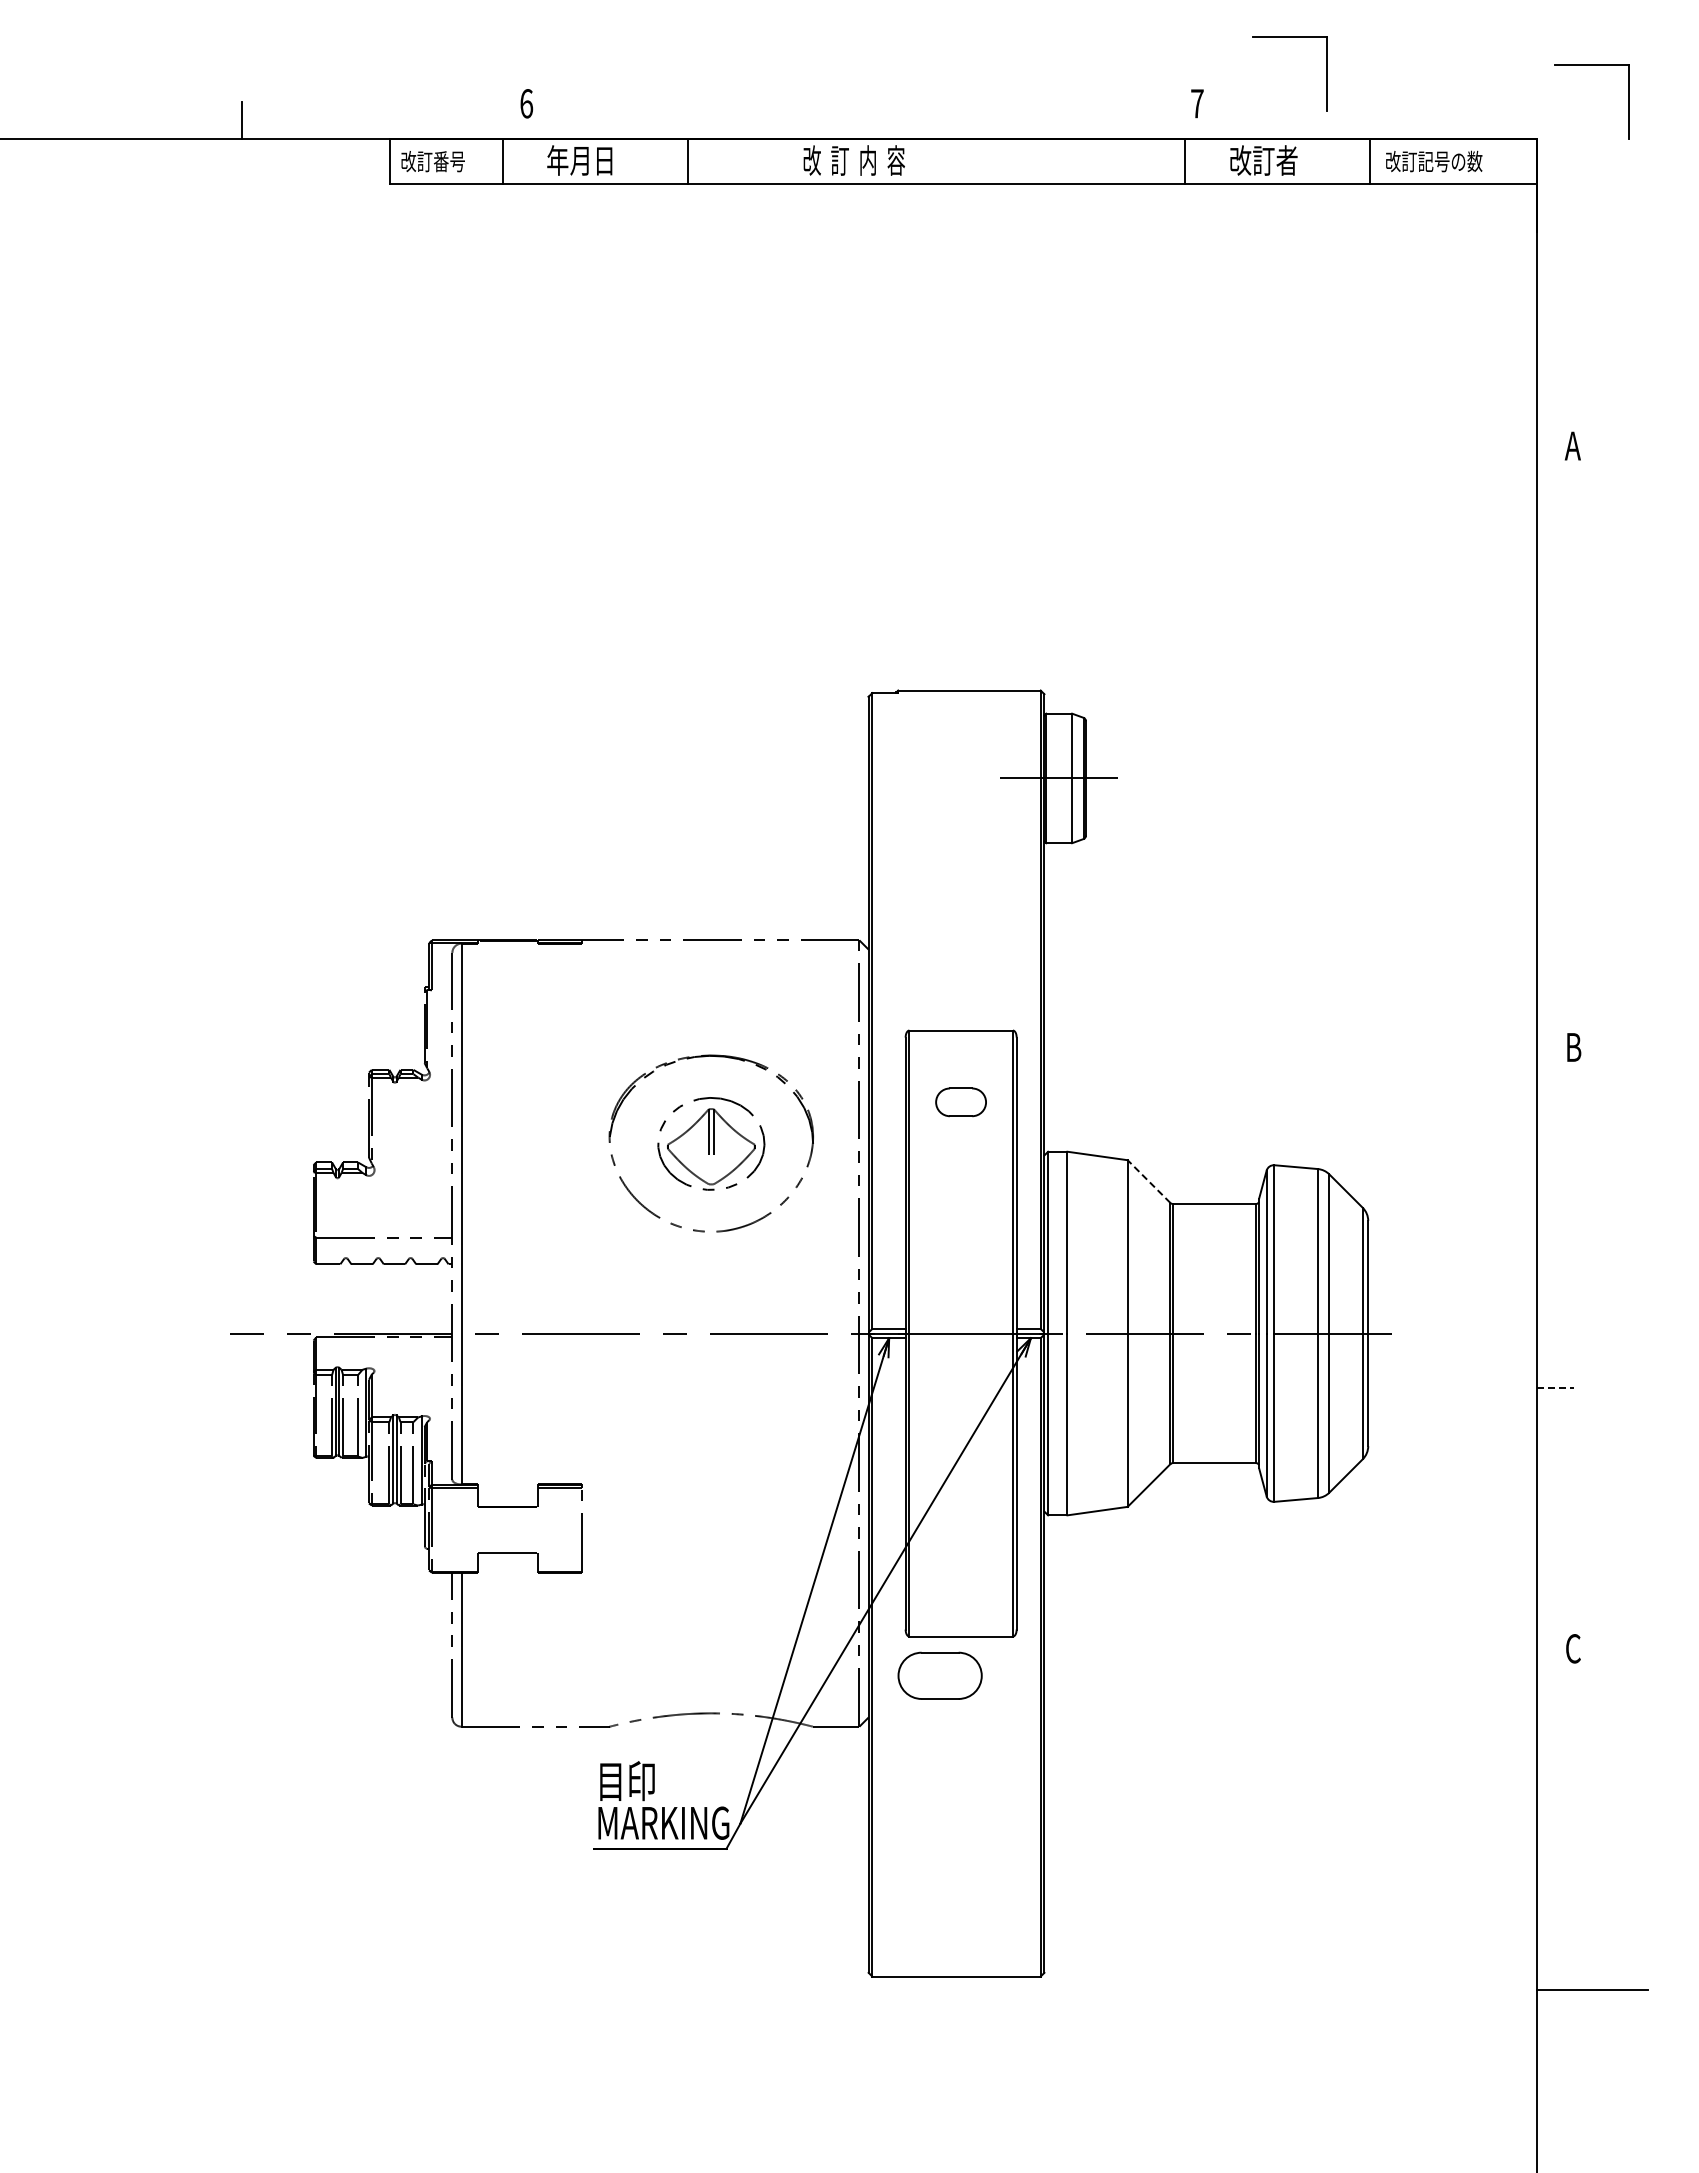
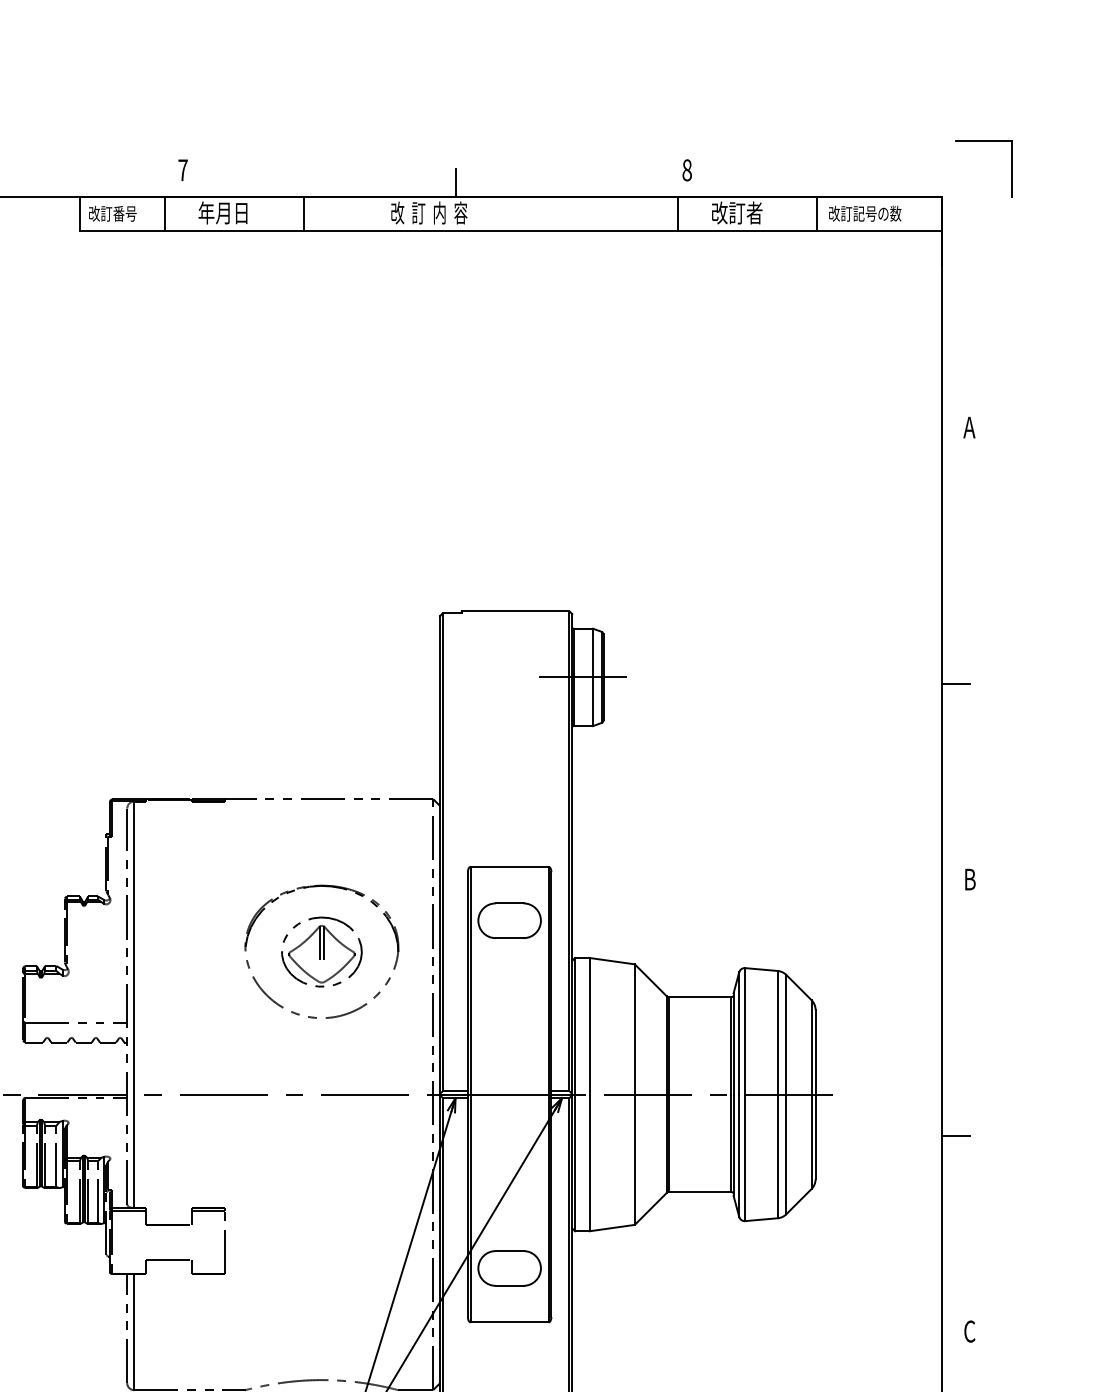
part: (1289, 37) -> (756, 120), removed
text: (526, 103) -> (182, 170), 6 -> 7
text: (1197, 103) -> (687, 170), 7 -> 8
line: (889, 120) -> (455, 182), added
line: (1554, 786) -> (955, 683), added
part: (960, 1102) -> (509, 920), size x1.67
line: (1148, 1181) -> (650, 980), dashed -> solid
line: (1555, 1388) -> (956, 1135), dashed -> solid
part: (939, 1675) -> (509, 1268), moved

